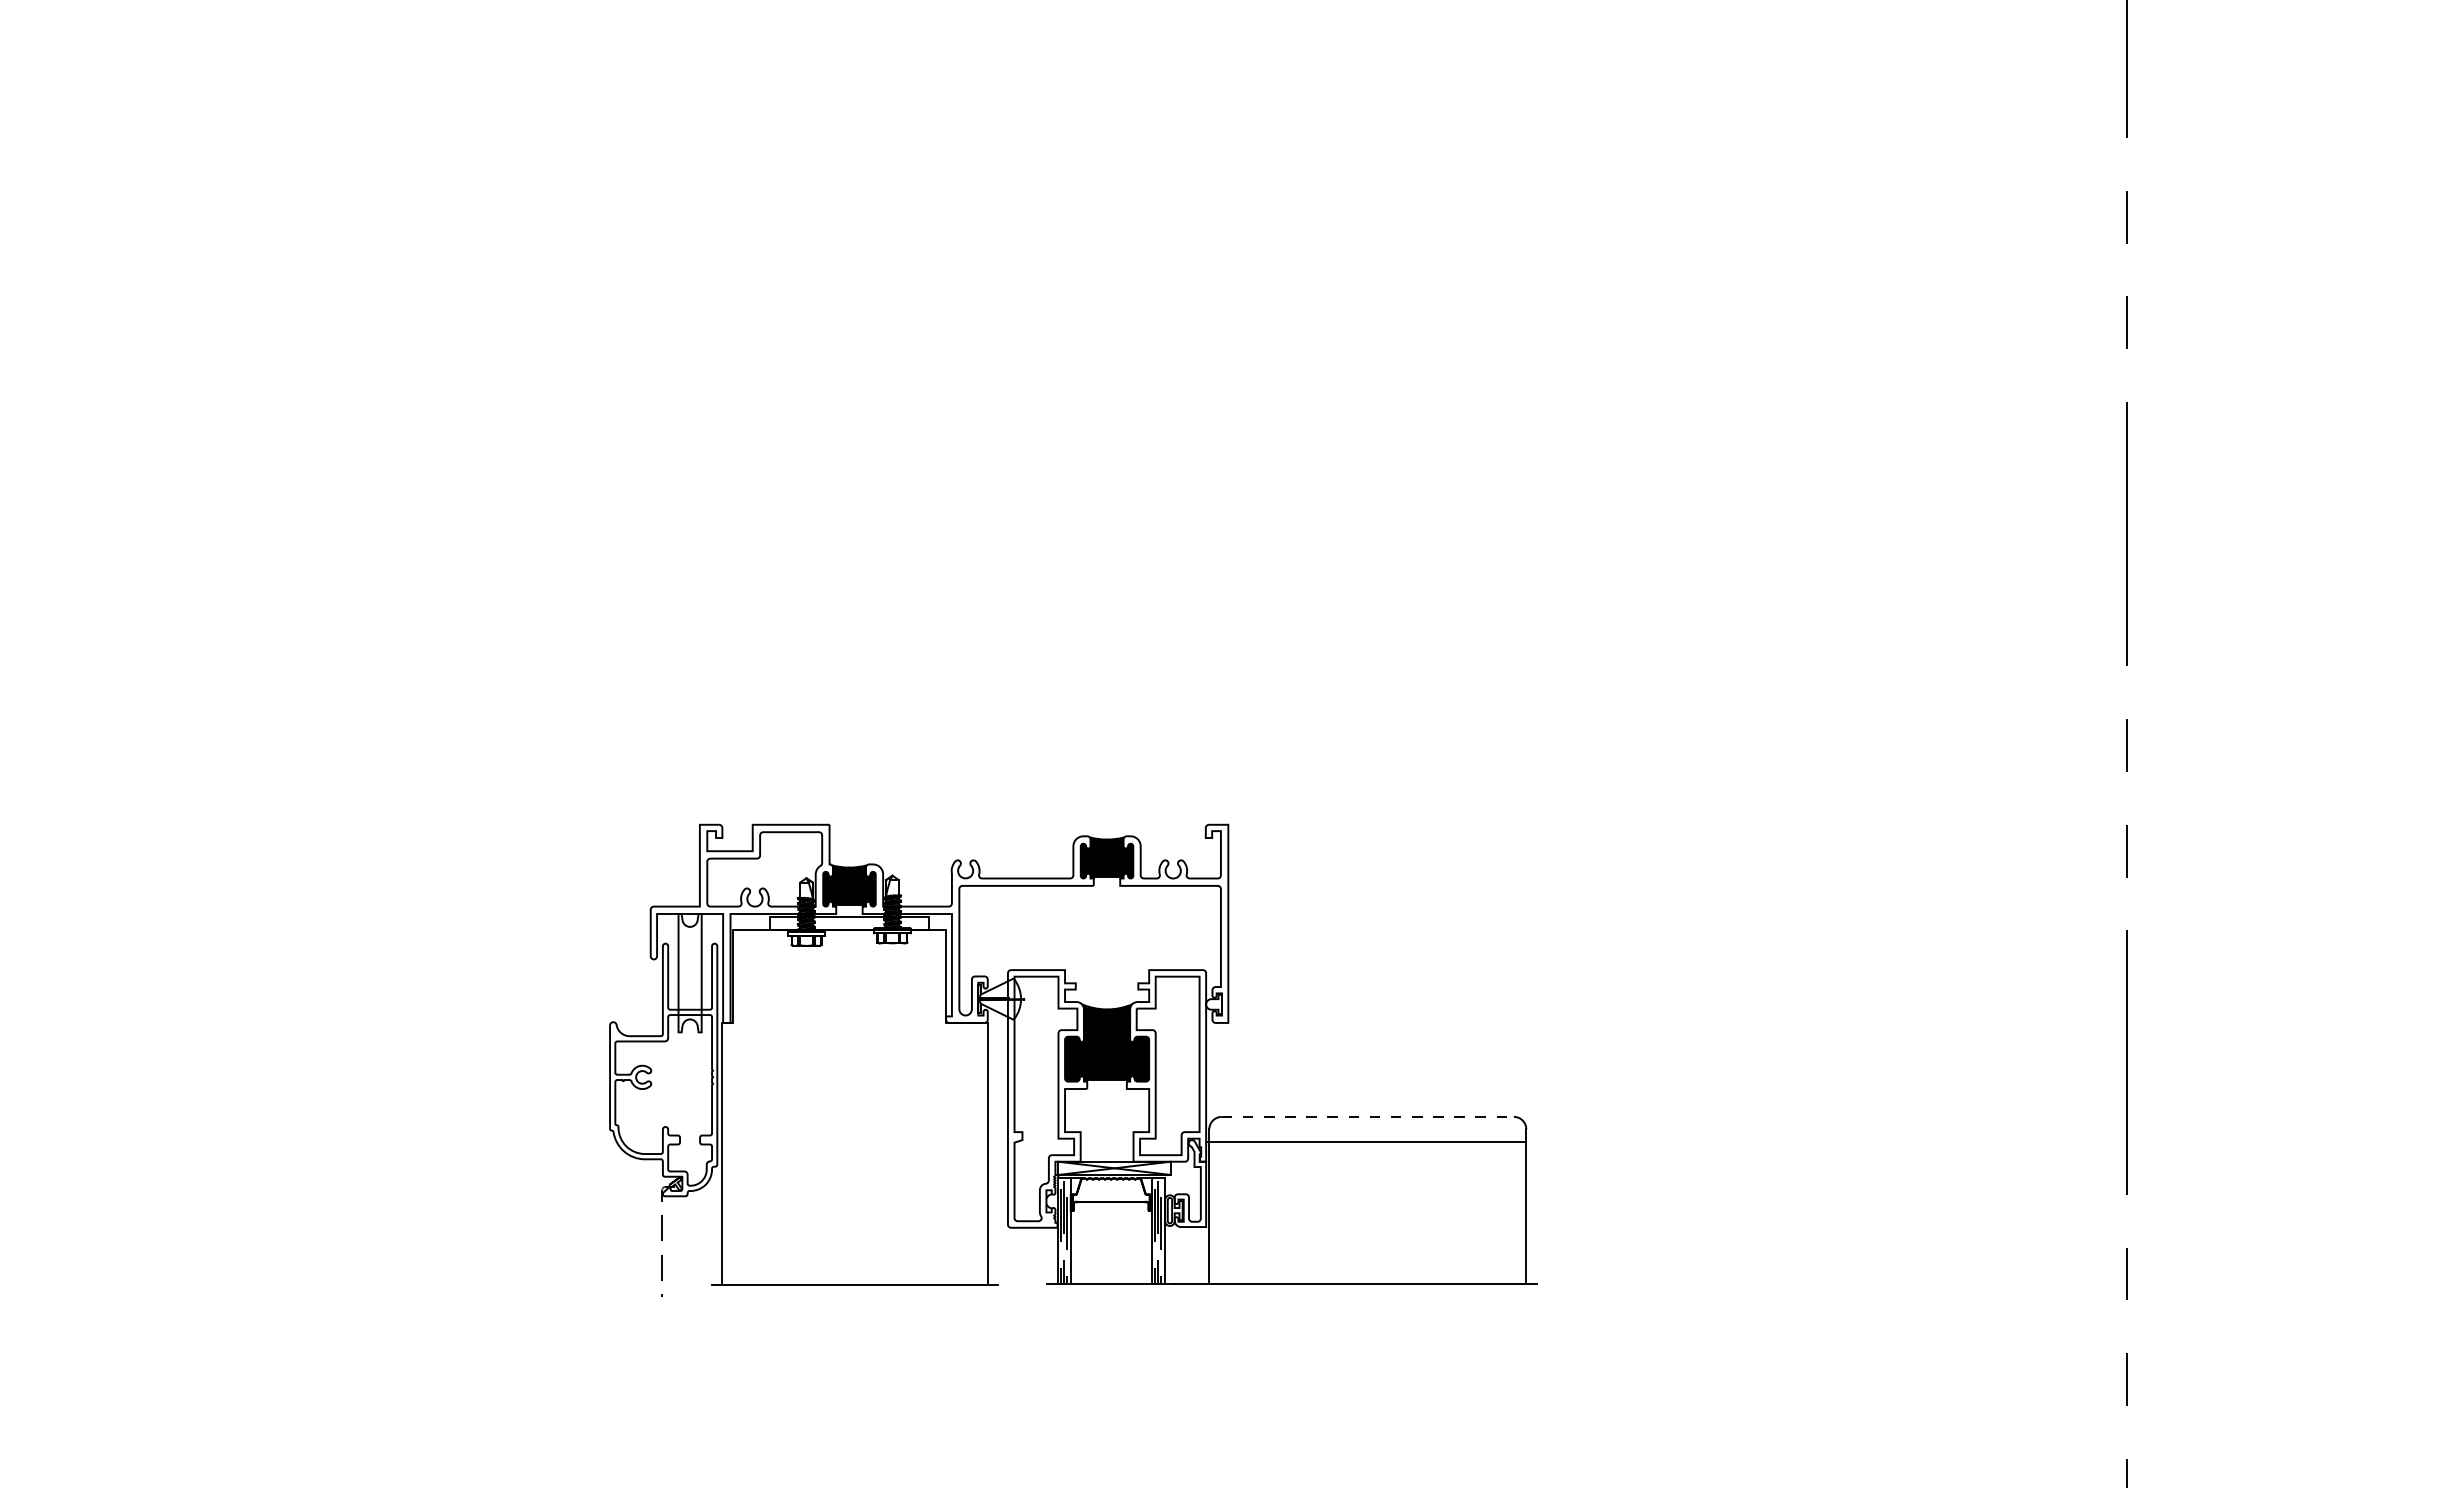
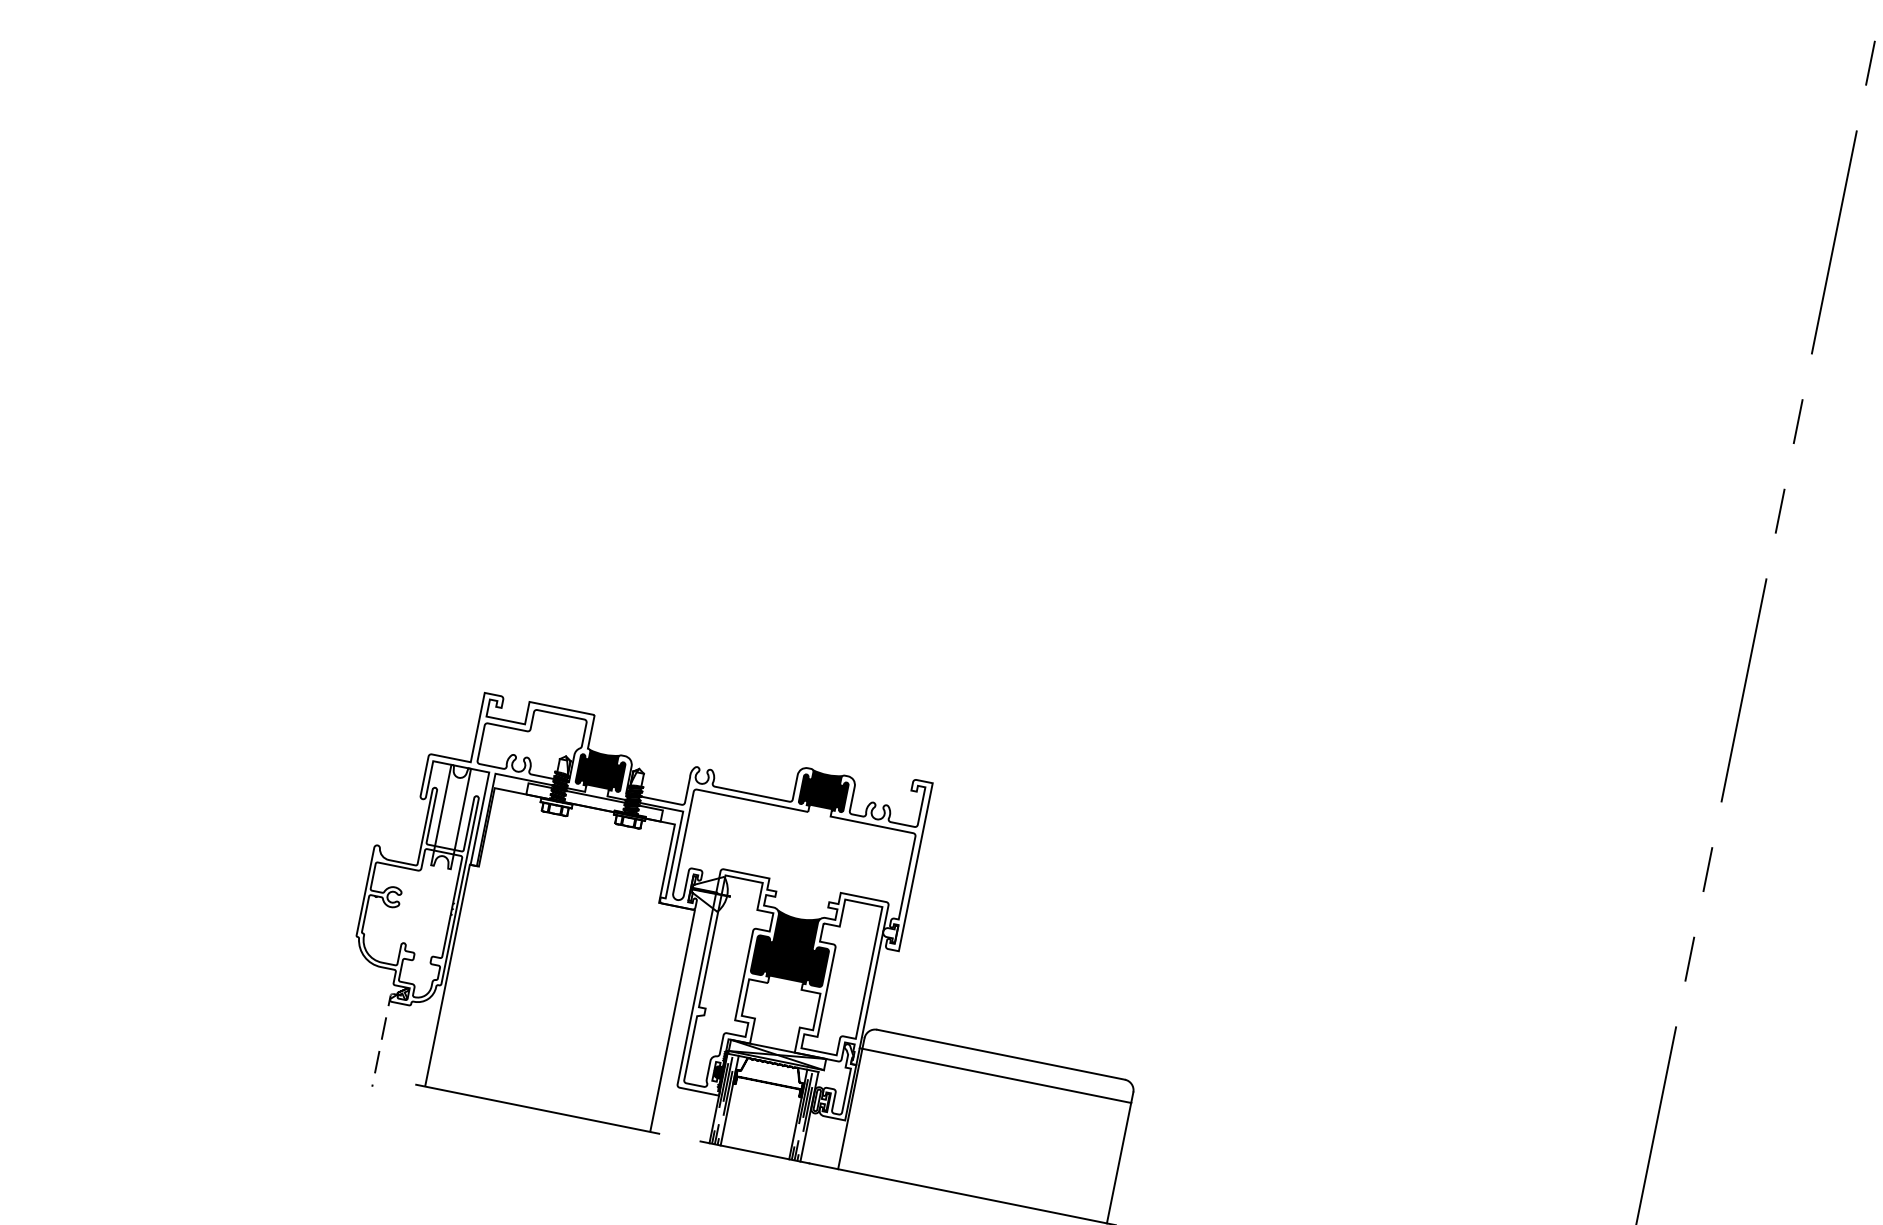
line: (1368, 1116) -> (1001, 1054), dashed -> solid
hatch: (1052, 1198) -> (719, 1069), added

